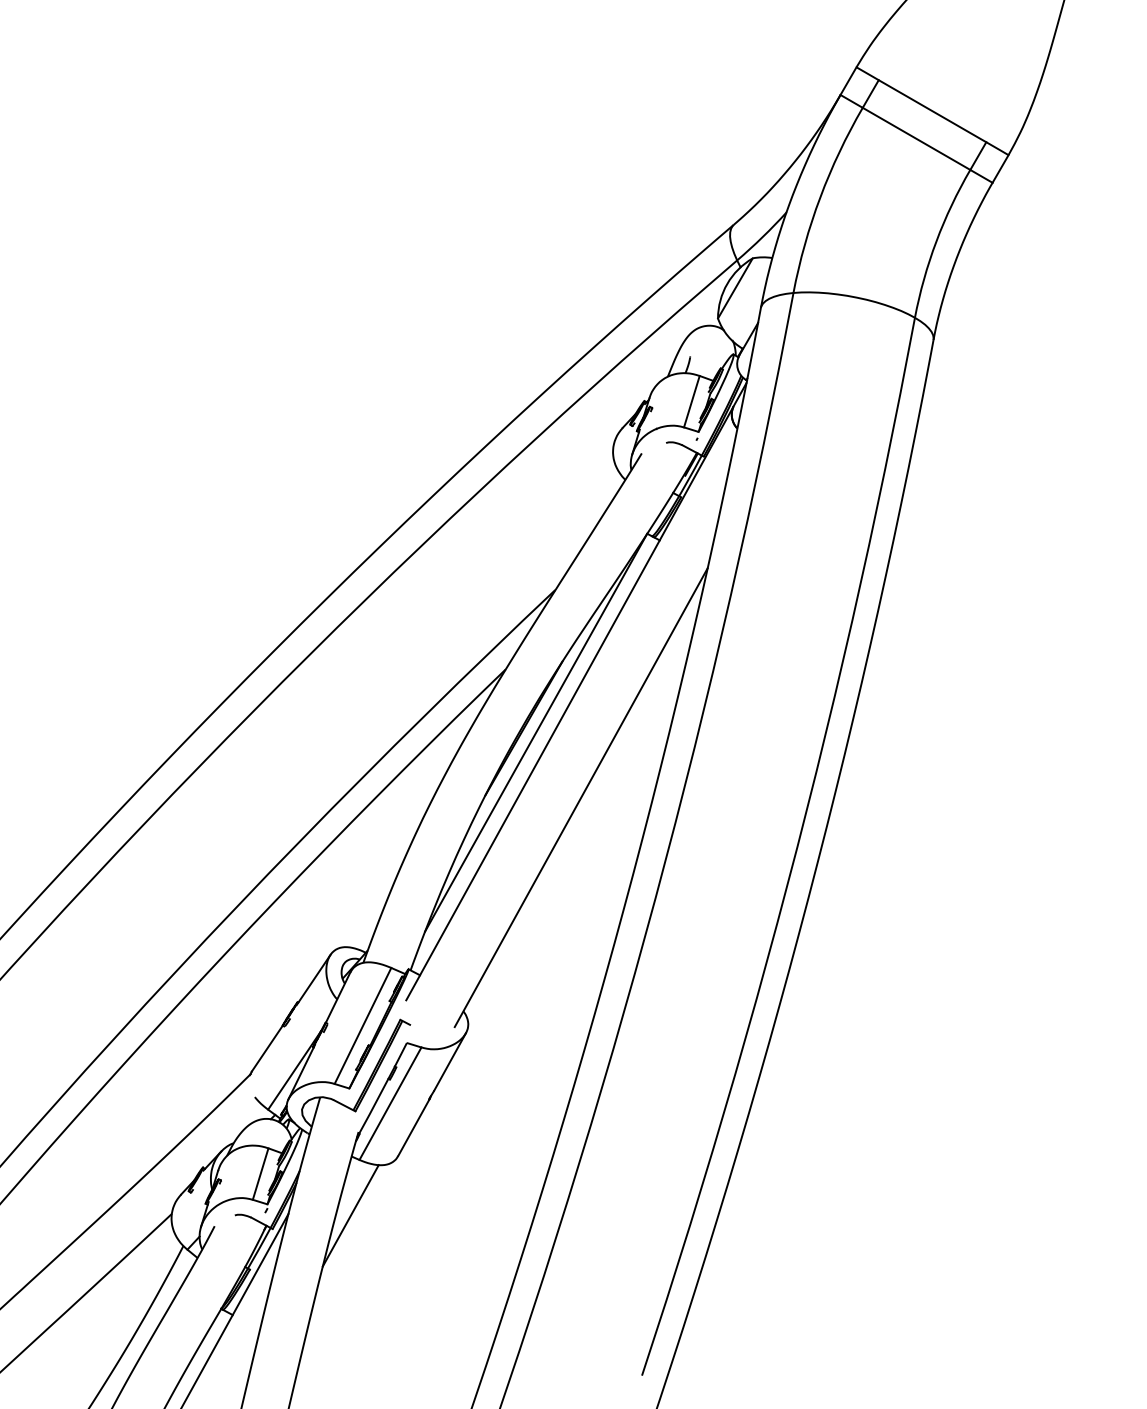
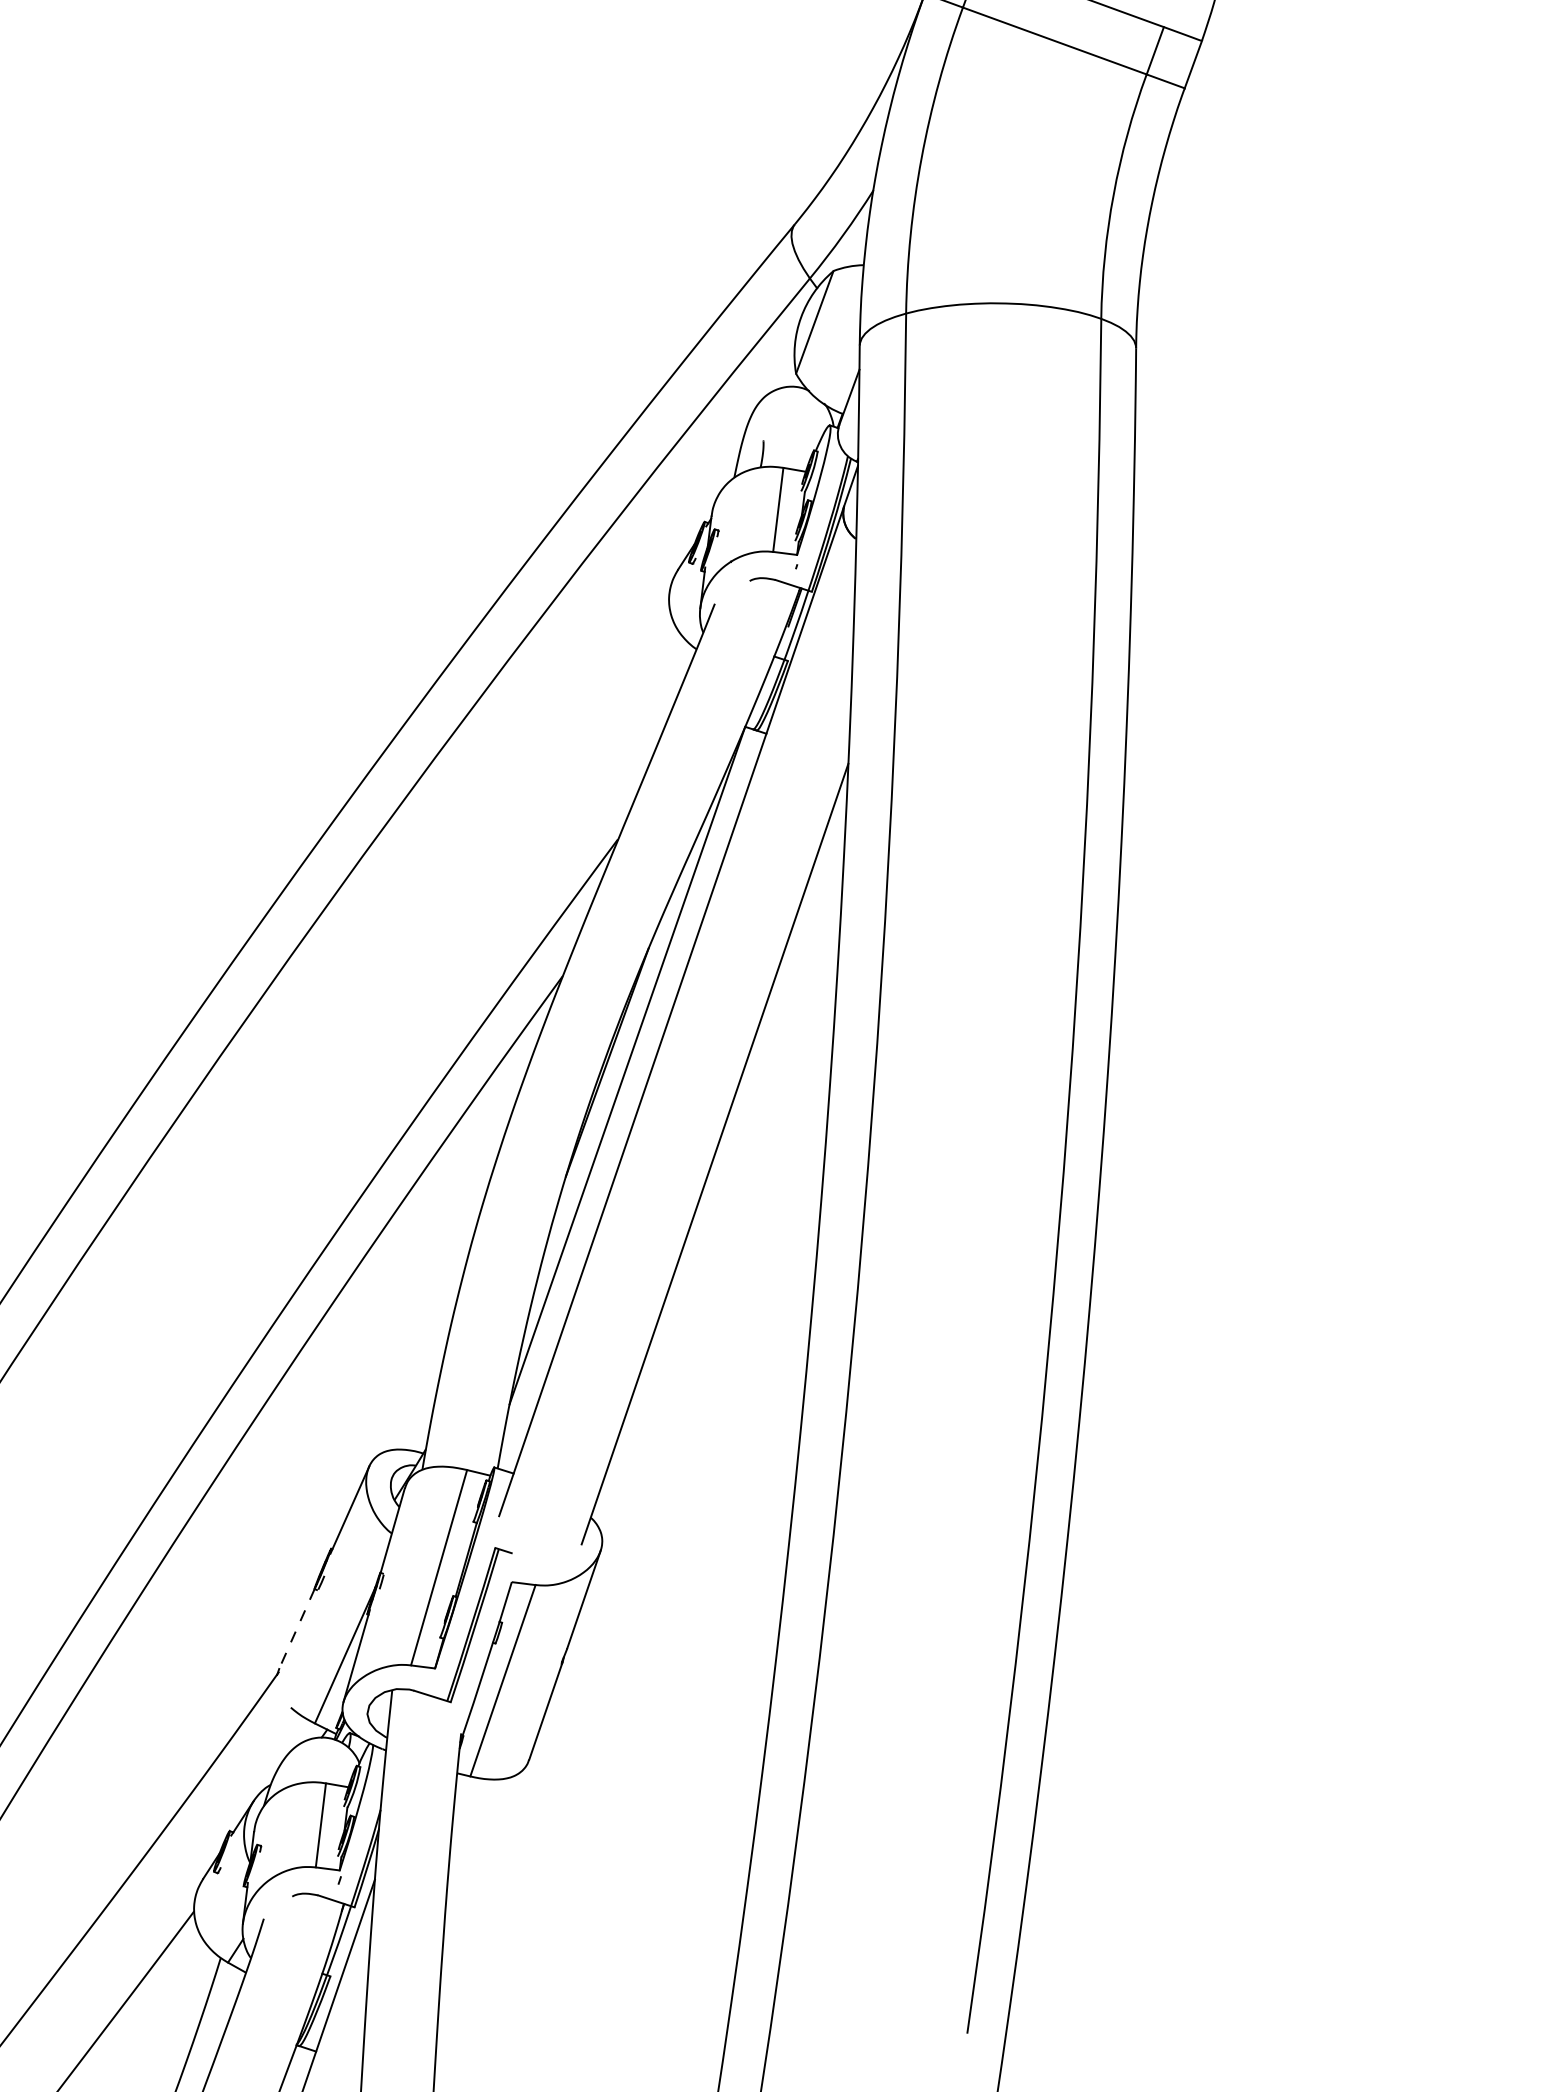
line: (267, 1048) -> (297, 1628), solid -> dashed
line: (350, 1215) -> (471, 1865), removed

